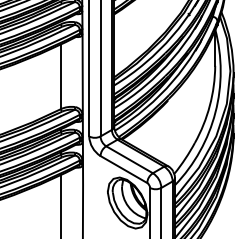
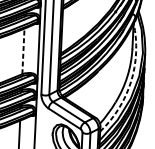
line: (61, 76) -> (23, 51), solid -> dashed
arc: (215, 112) -> (131, 81), solid -> dashed

